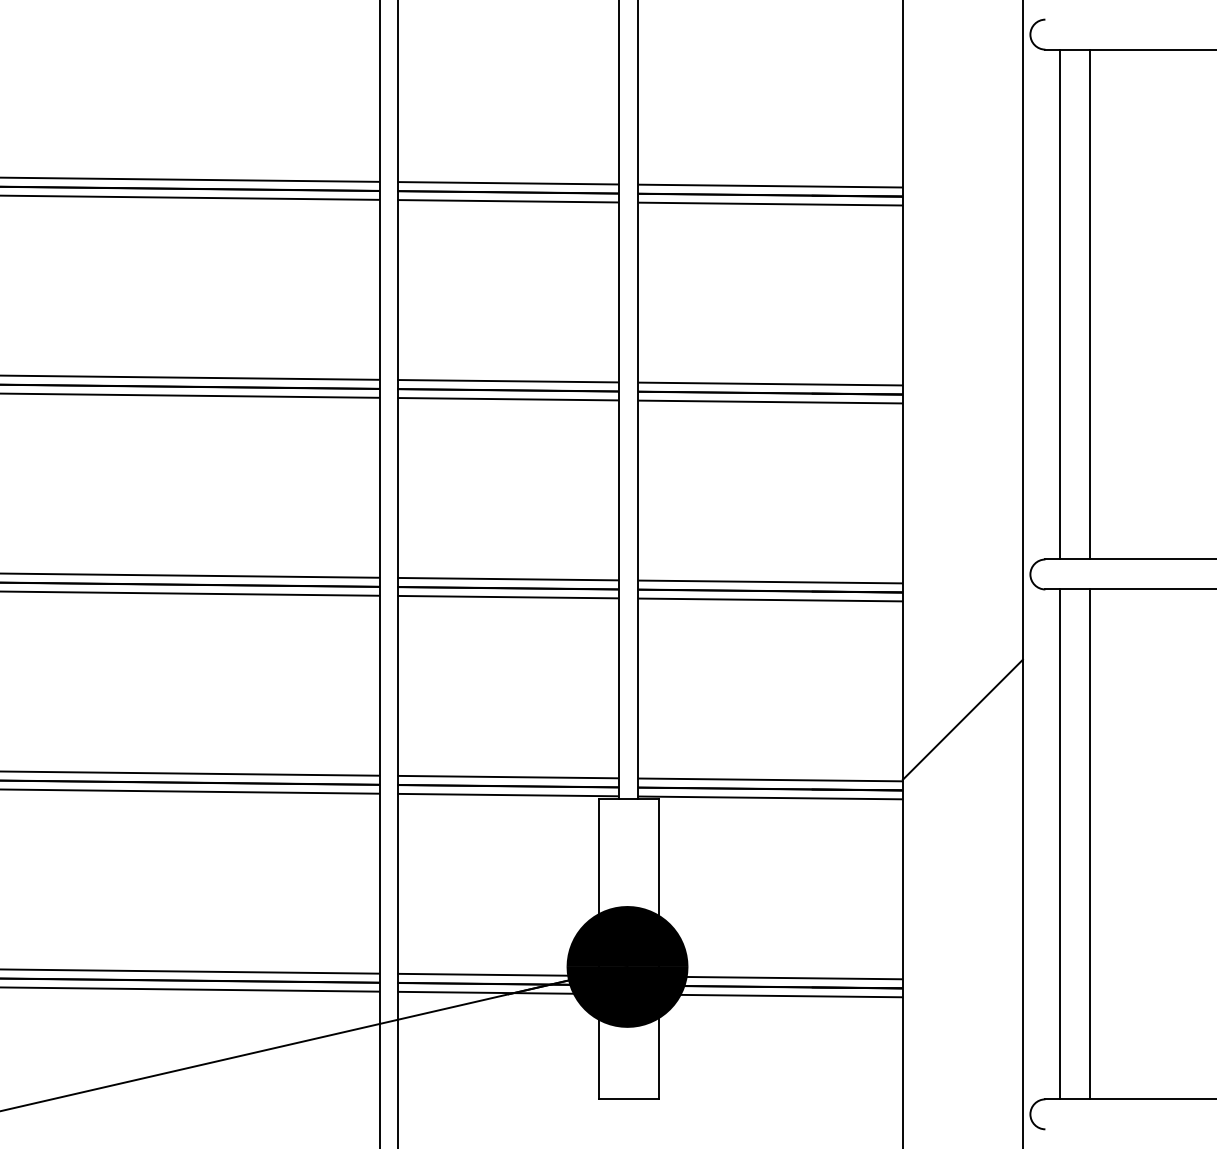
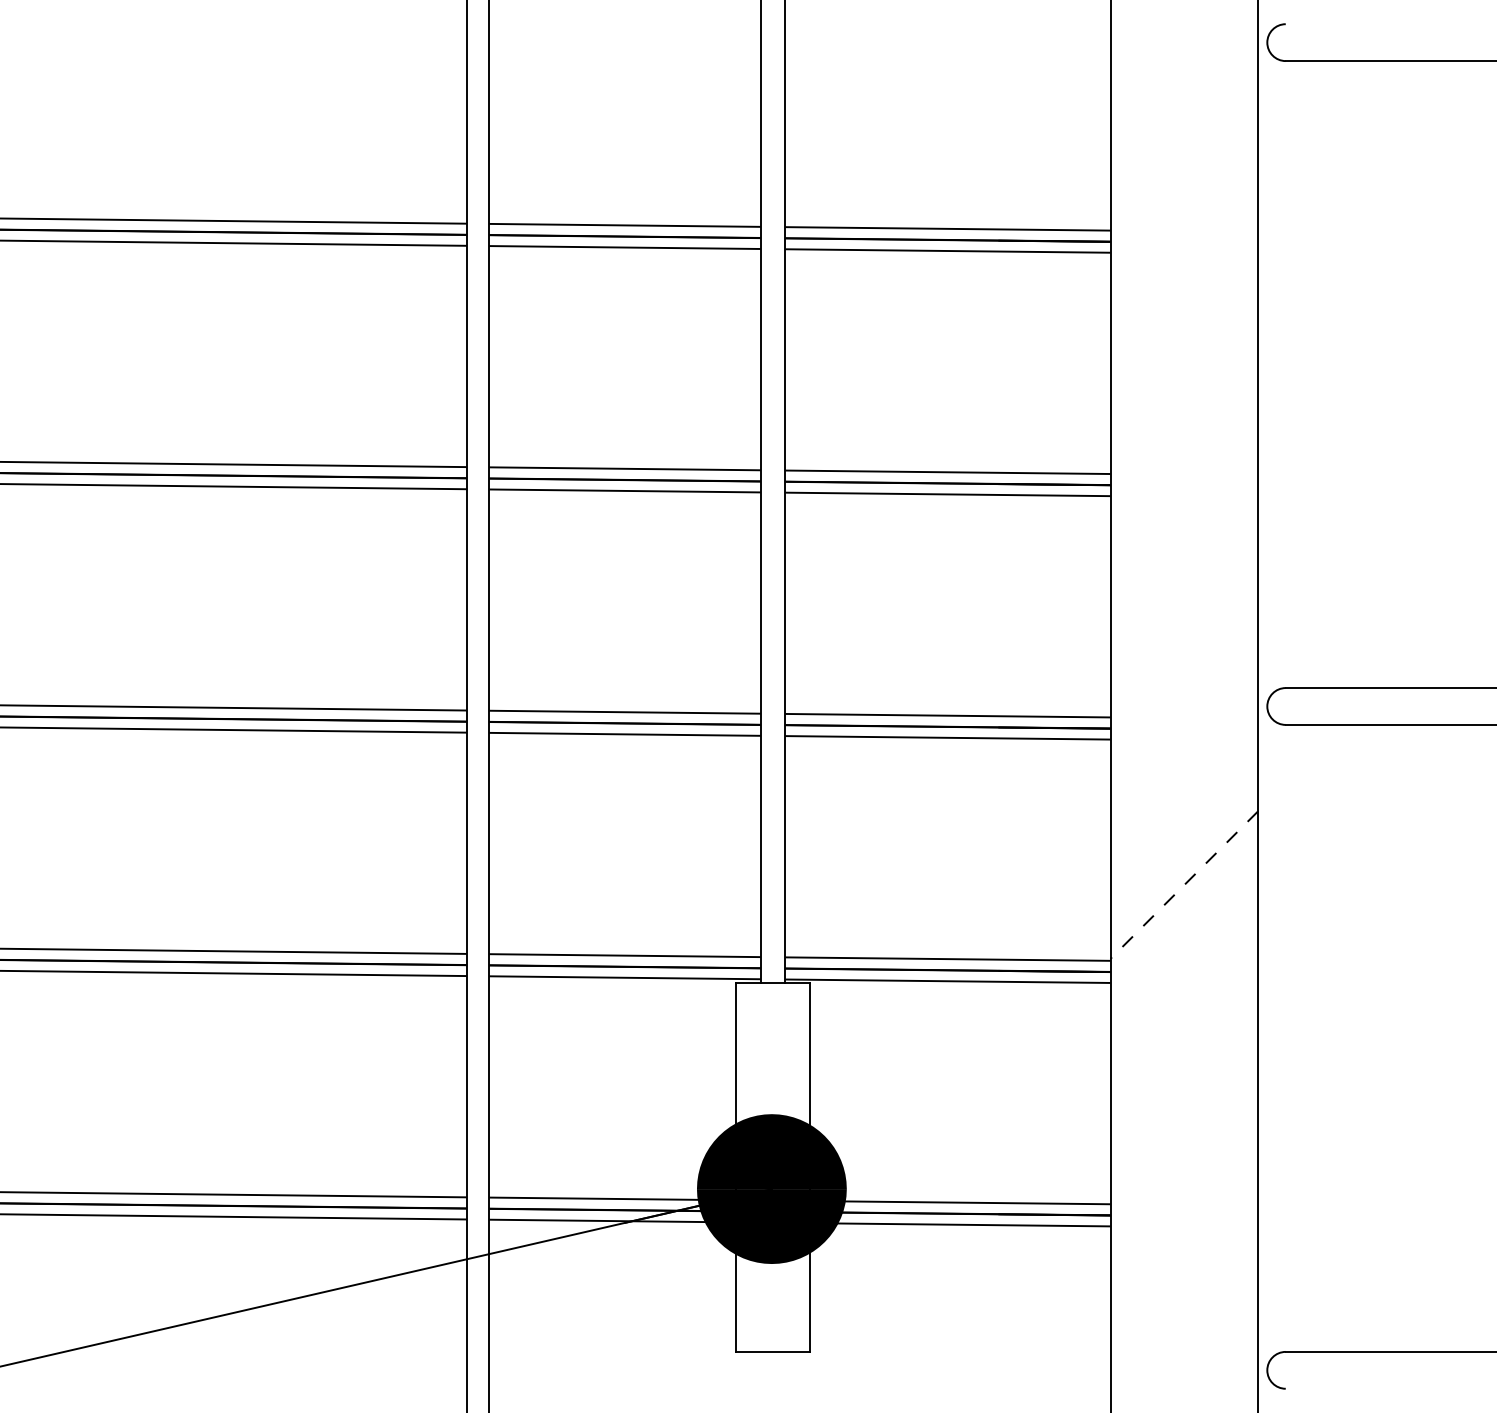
line: (1060, 304) -> (1304, 374), removed
line: (1090, 304) -> (1341, 374), removed
line: (962, 719) -> (1183, 884), solid -> dashed
line: (1060, 844) -> (1304, 1038), removed
line: (1090, 844) -> (1341, 1038), removed

